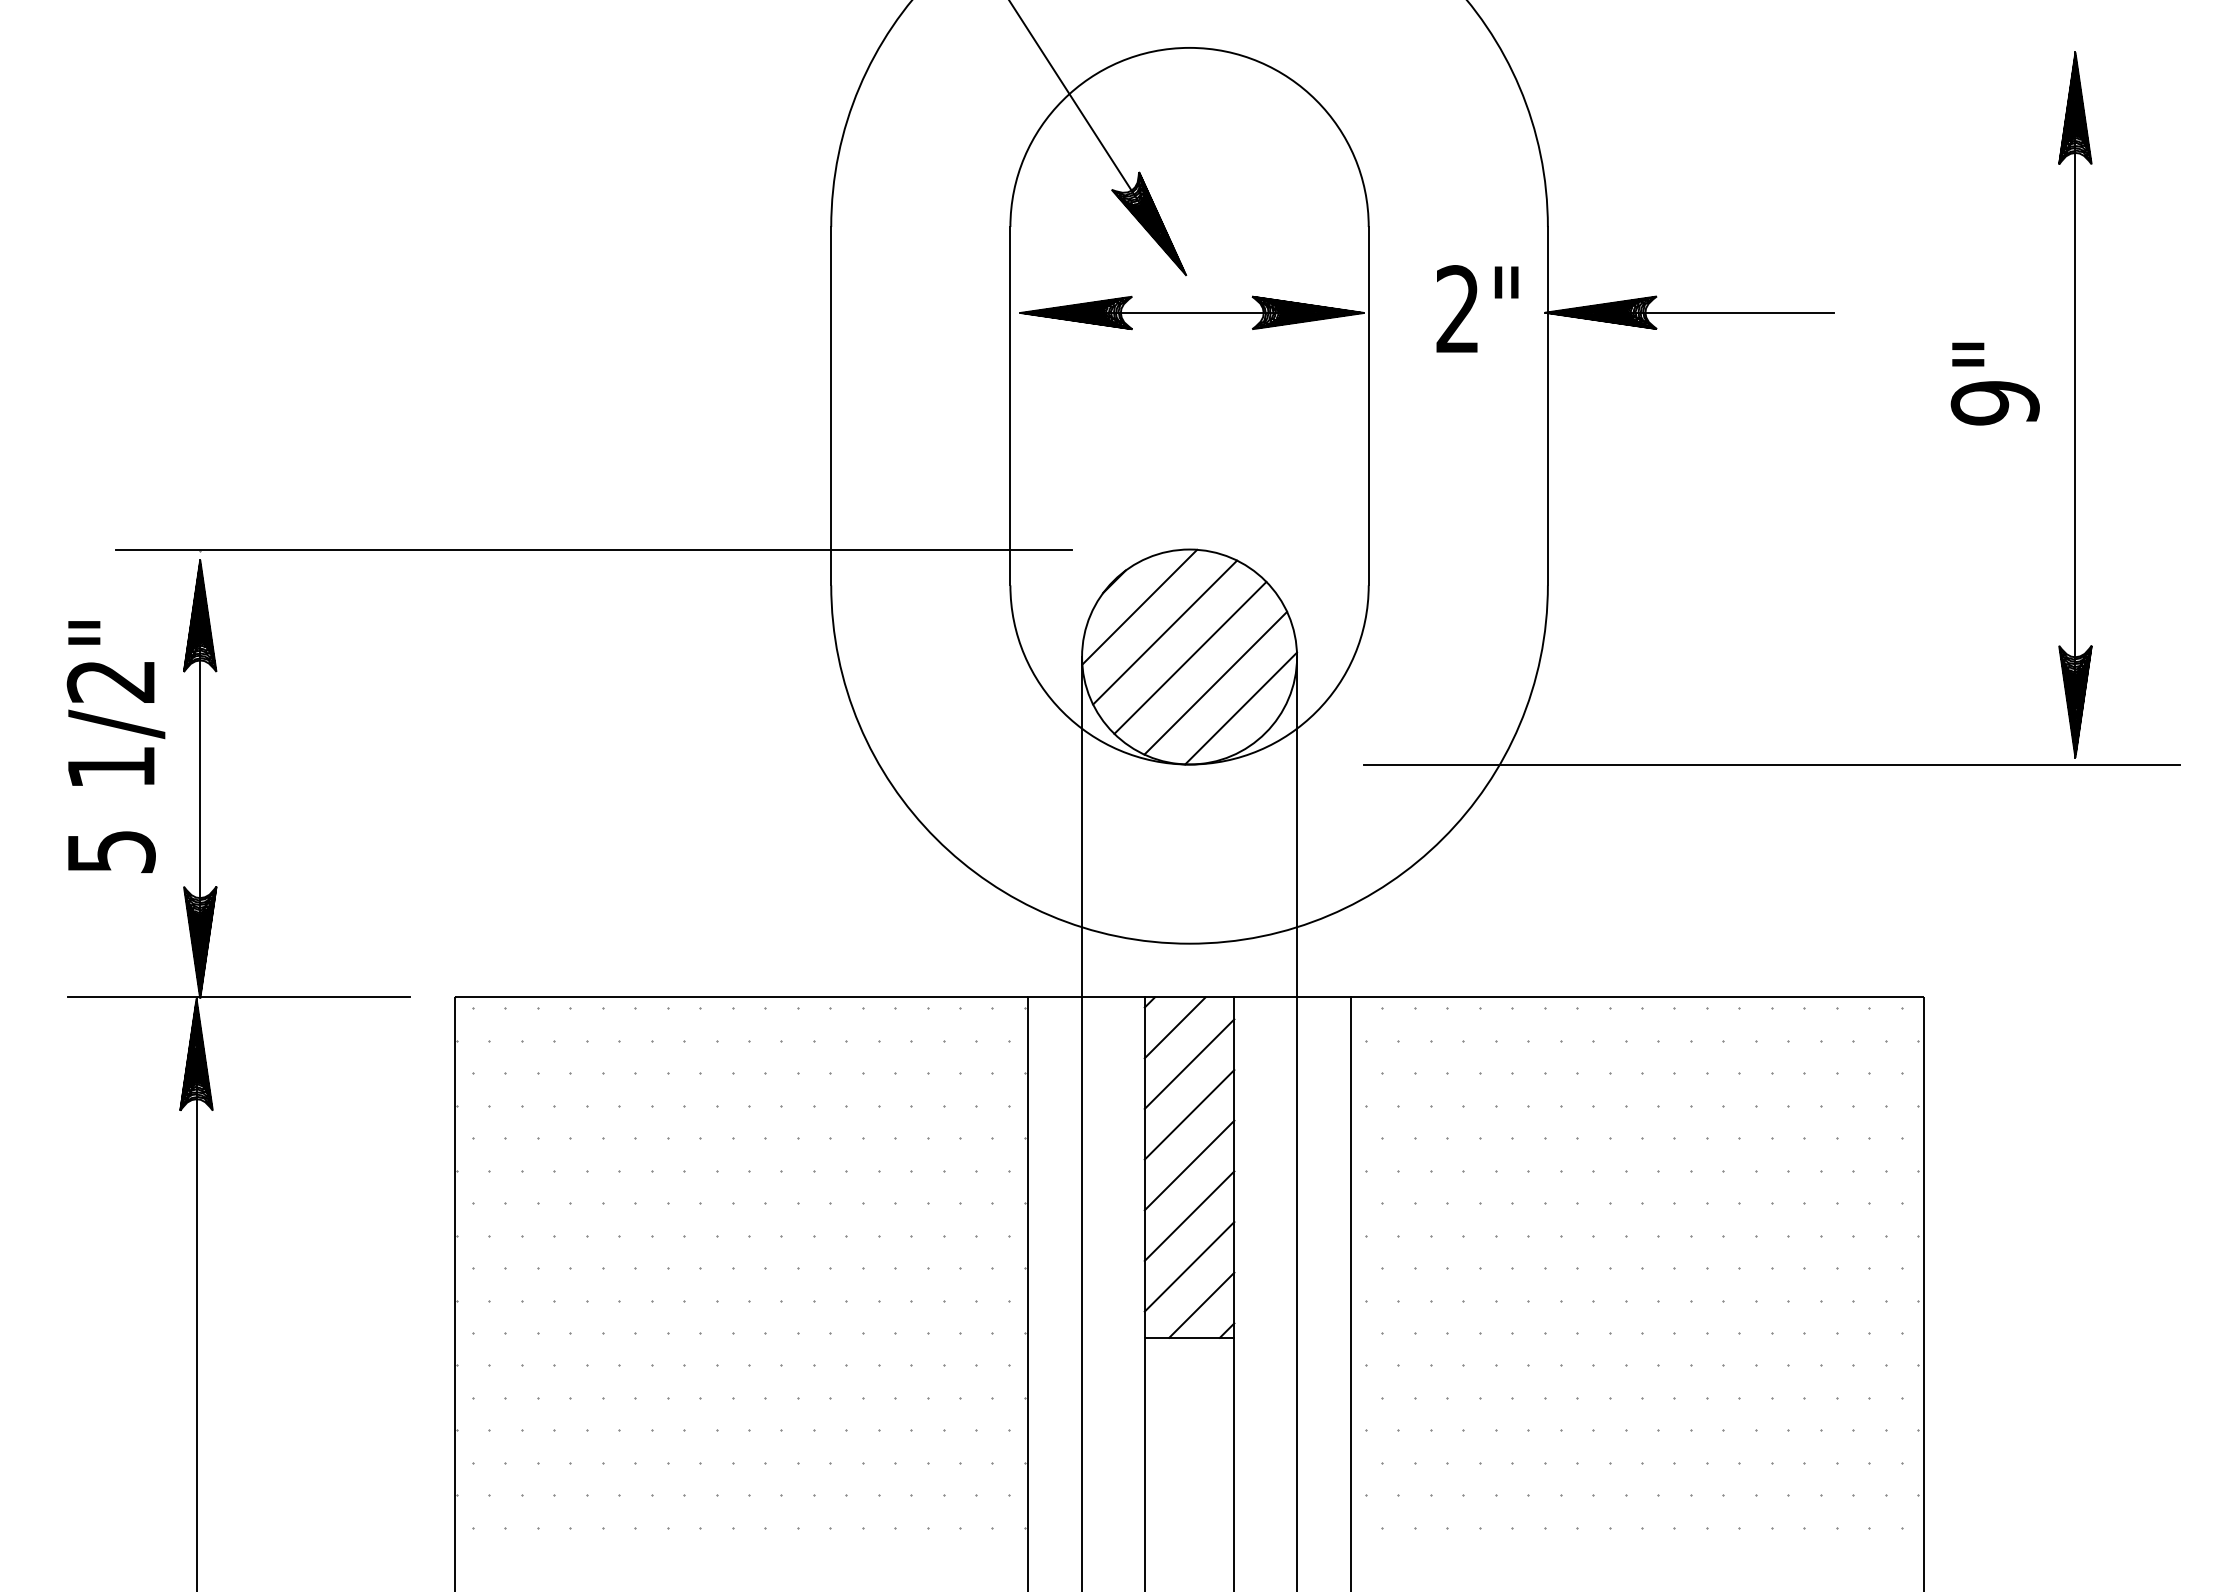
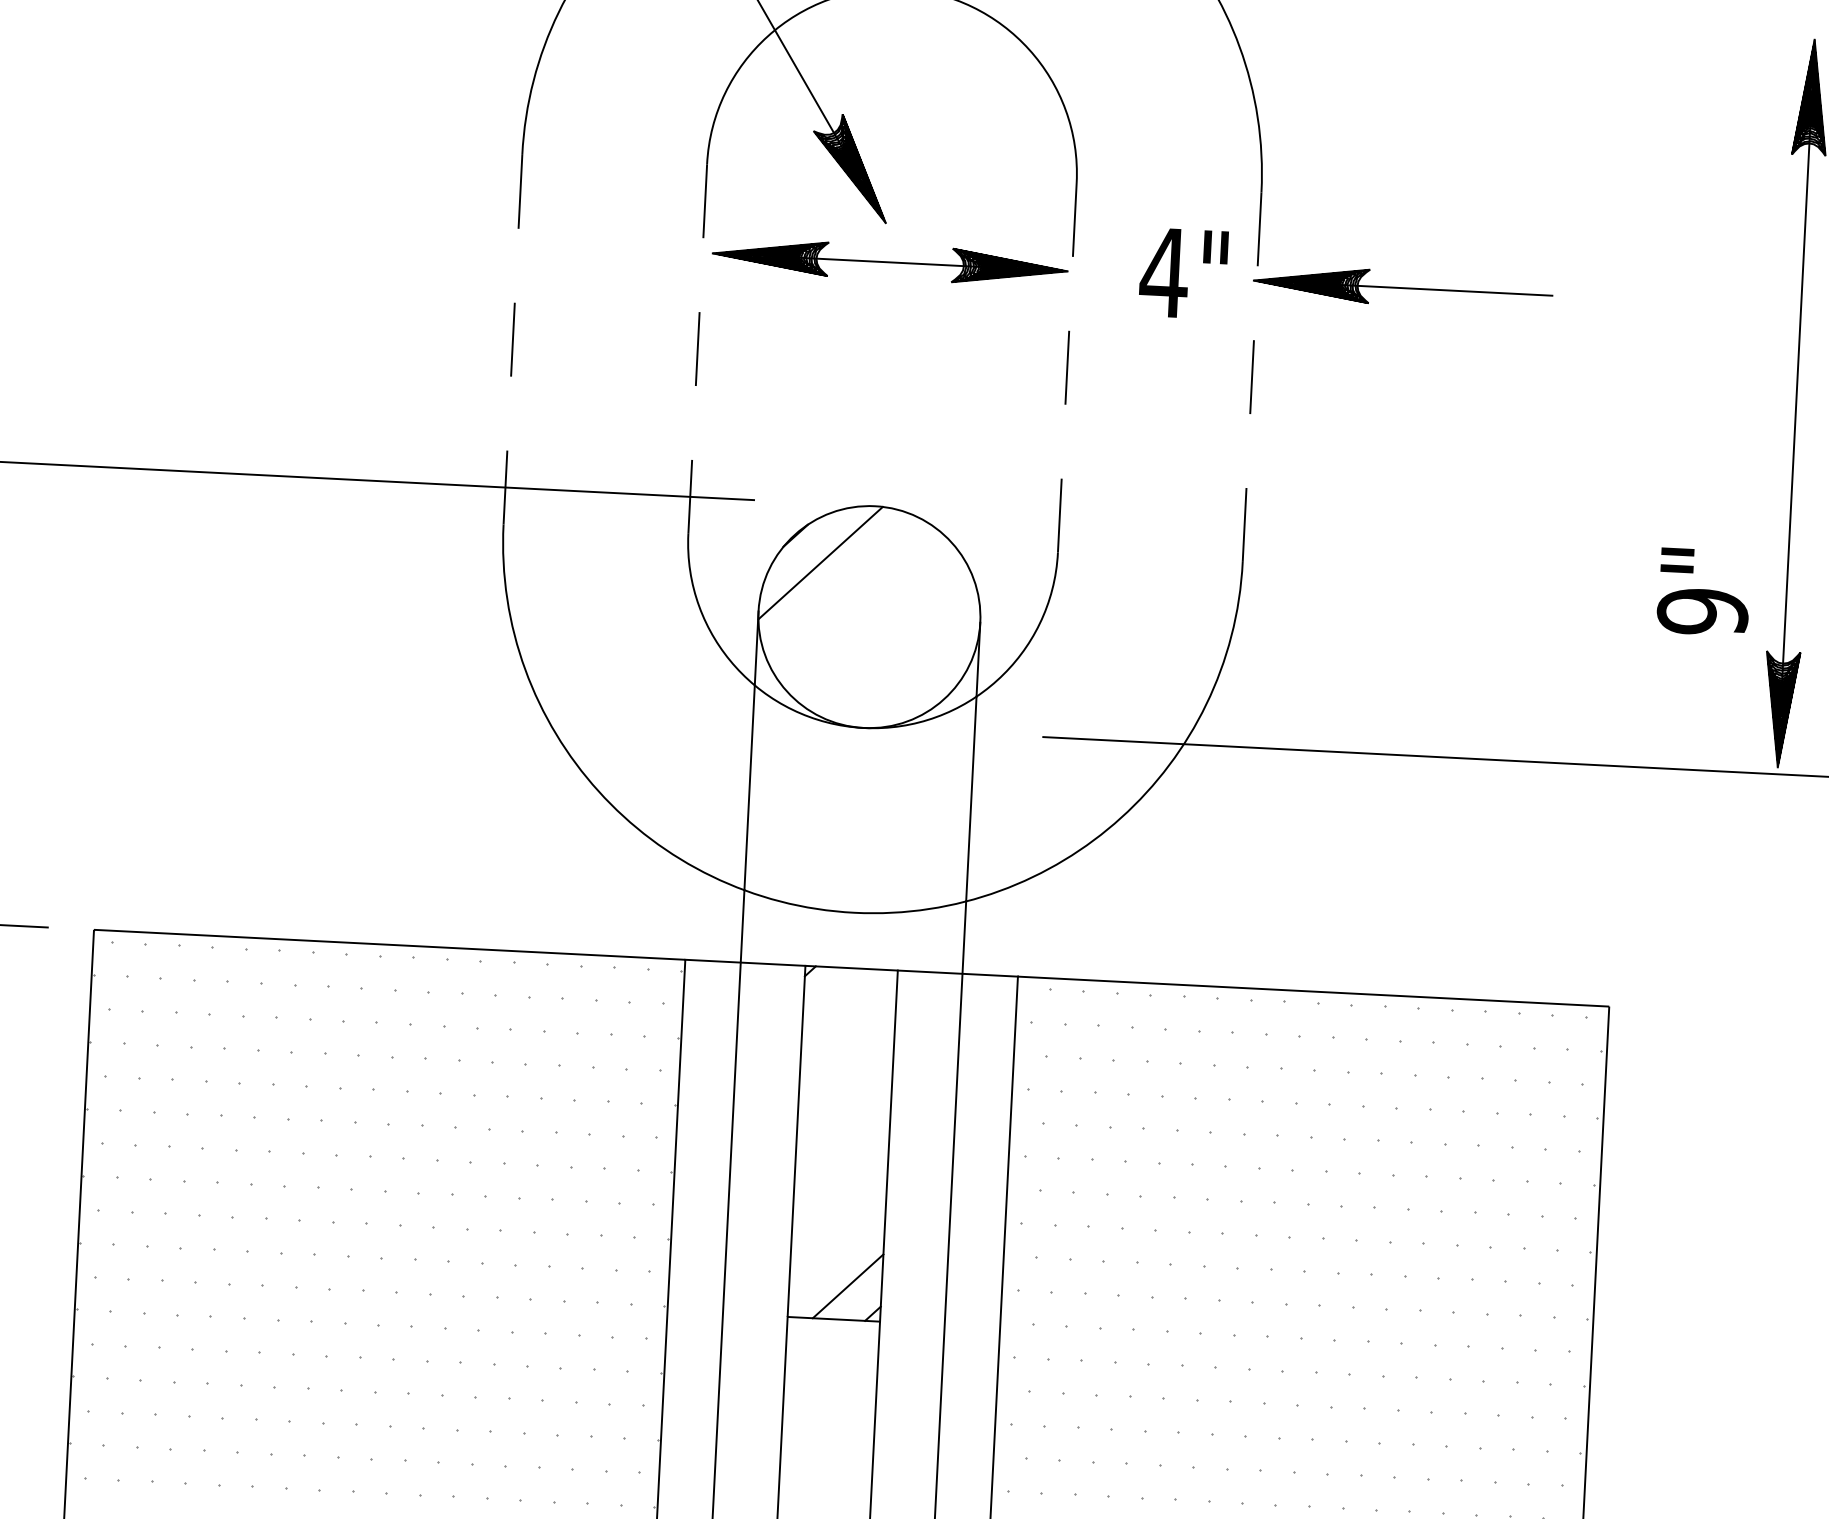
text: (1457, 308) -> (1163, 271), 2" -> 4"
text: (1994, 383) -> (1703, 591), moved
line: (1368, 405) -> (1067, 367), solid -> dashed
line: (831, 406) -> (513, 340), solid -> dashed
line: (1010, 406) -> (697, 349), solid -> dashed
line: (1547, 406) -> (1251, 377), solid -> dashed
line: (1165, 632) -> (845, 590), removed
line: (1190, 657) -> (870, 617), removed
line: (1215, 682) -> (894, 644), removed
line: (1240, 708) -> (919, 672), removed
line: (1174, 1027) -> (834, 998), removed
line: (1189, 1063) -> (848, 1036), removed
line: (1189, 1114) -> (845, 1088), removed
line: (1189, 1165) -> (842, 1141), removed
line: (1189, 1215) -> (840, 1193), removed
line: (1189, 1266) -> (837, 1245), removed

